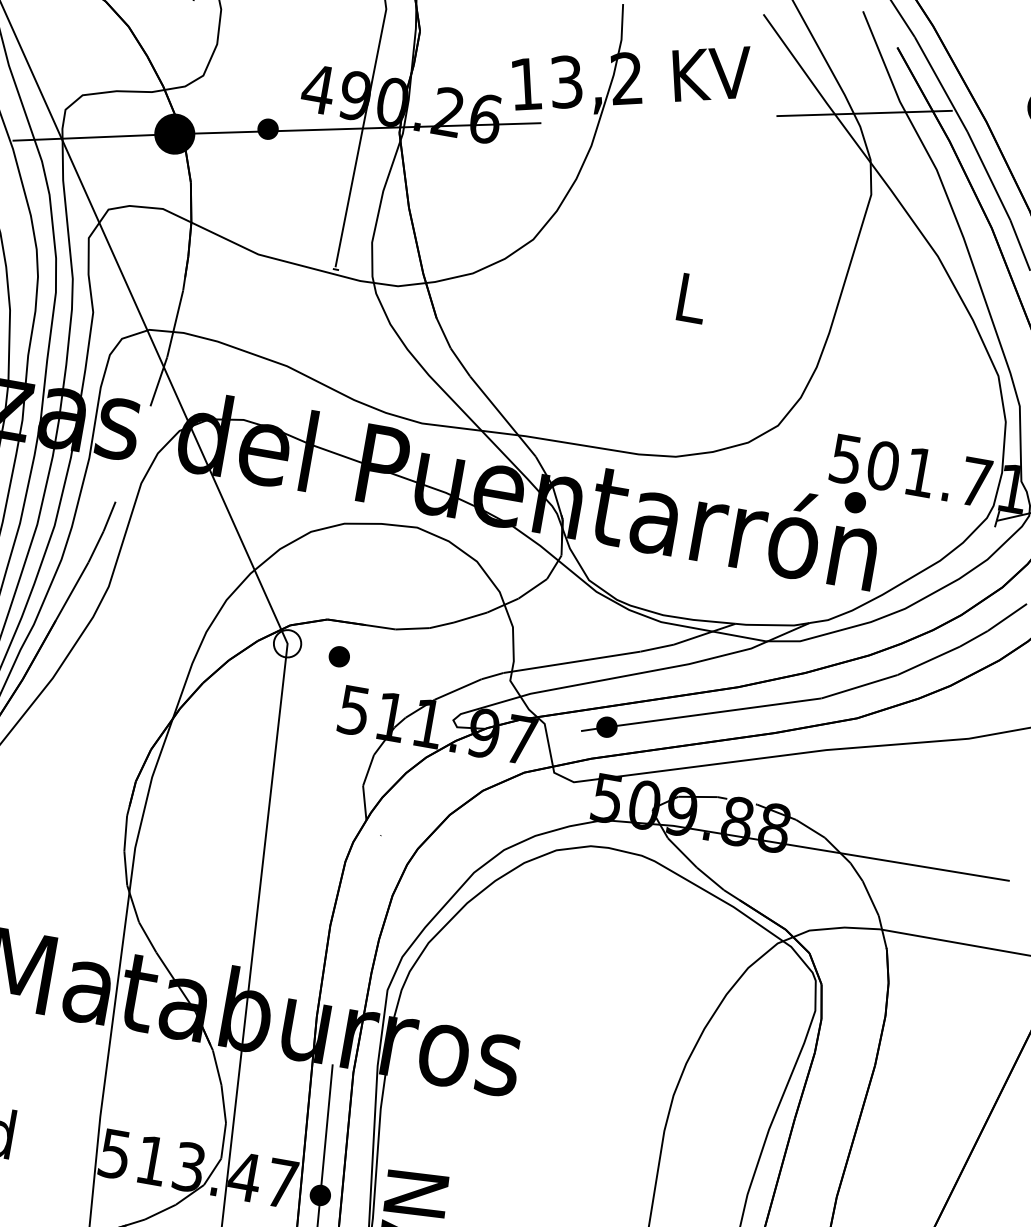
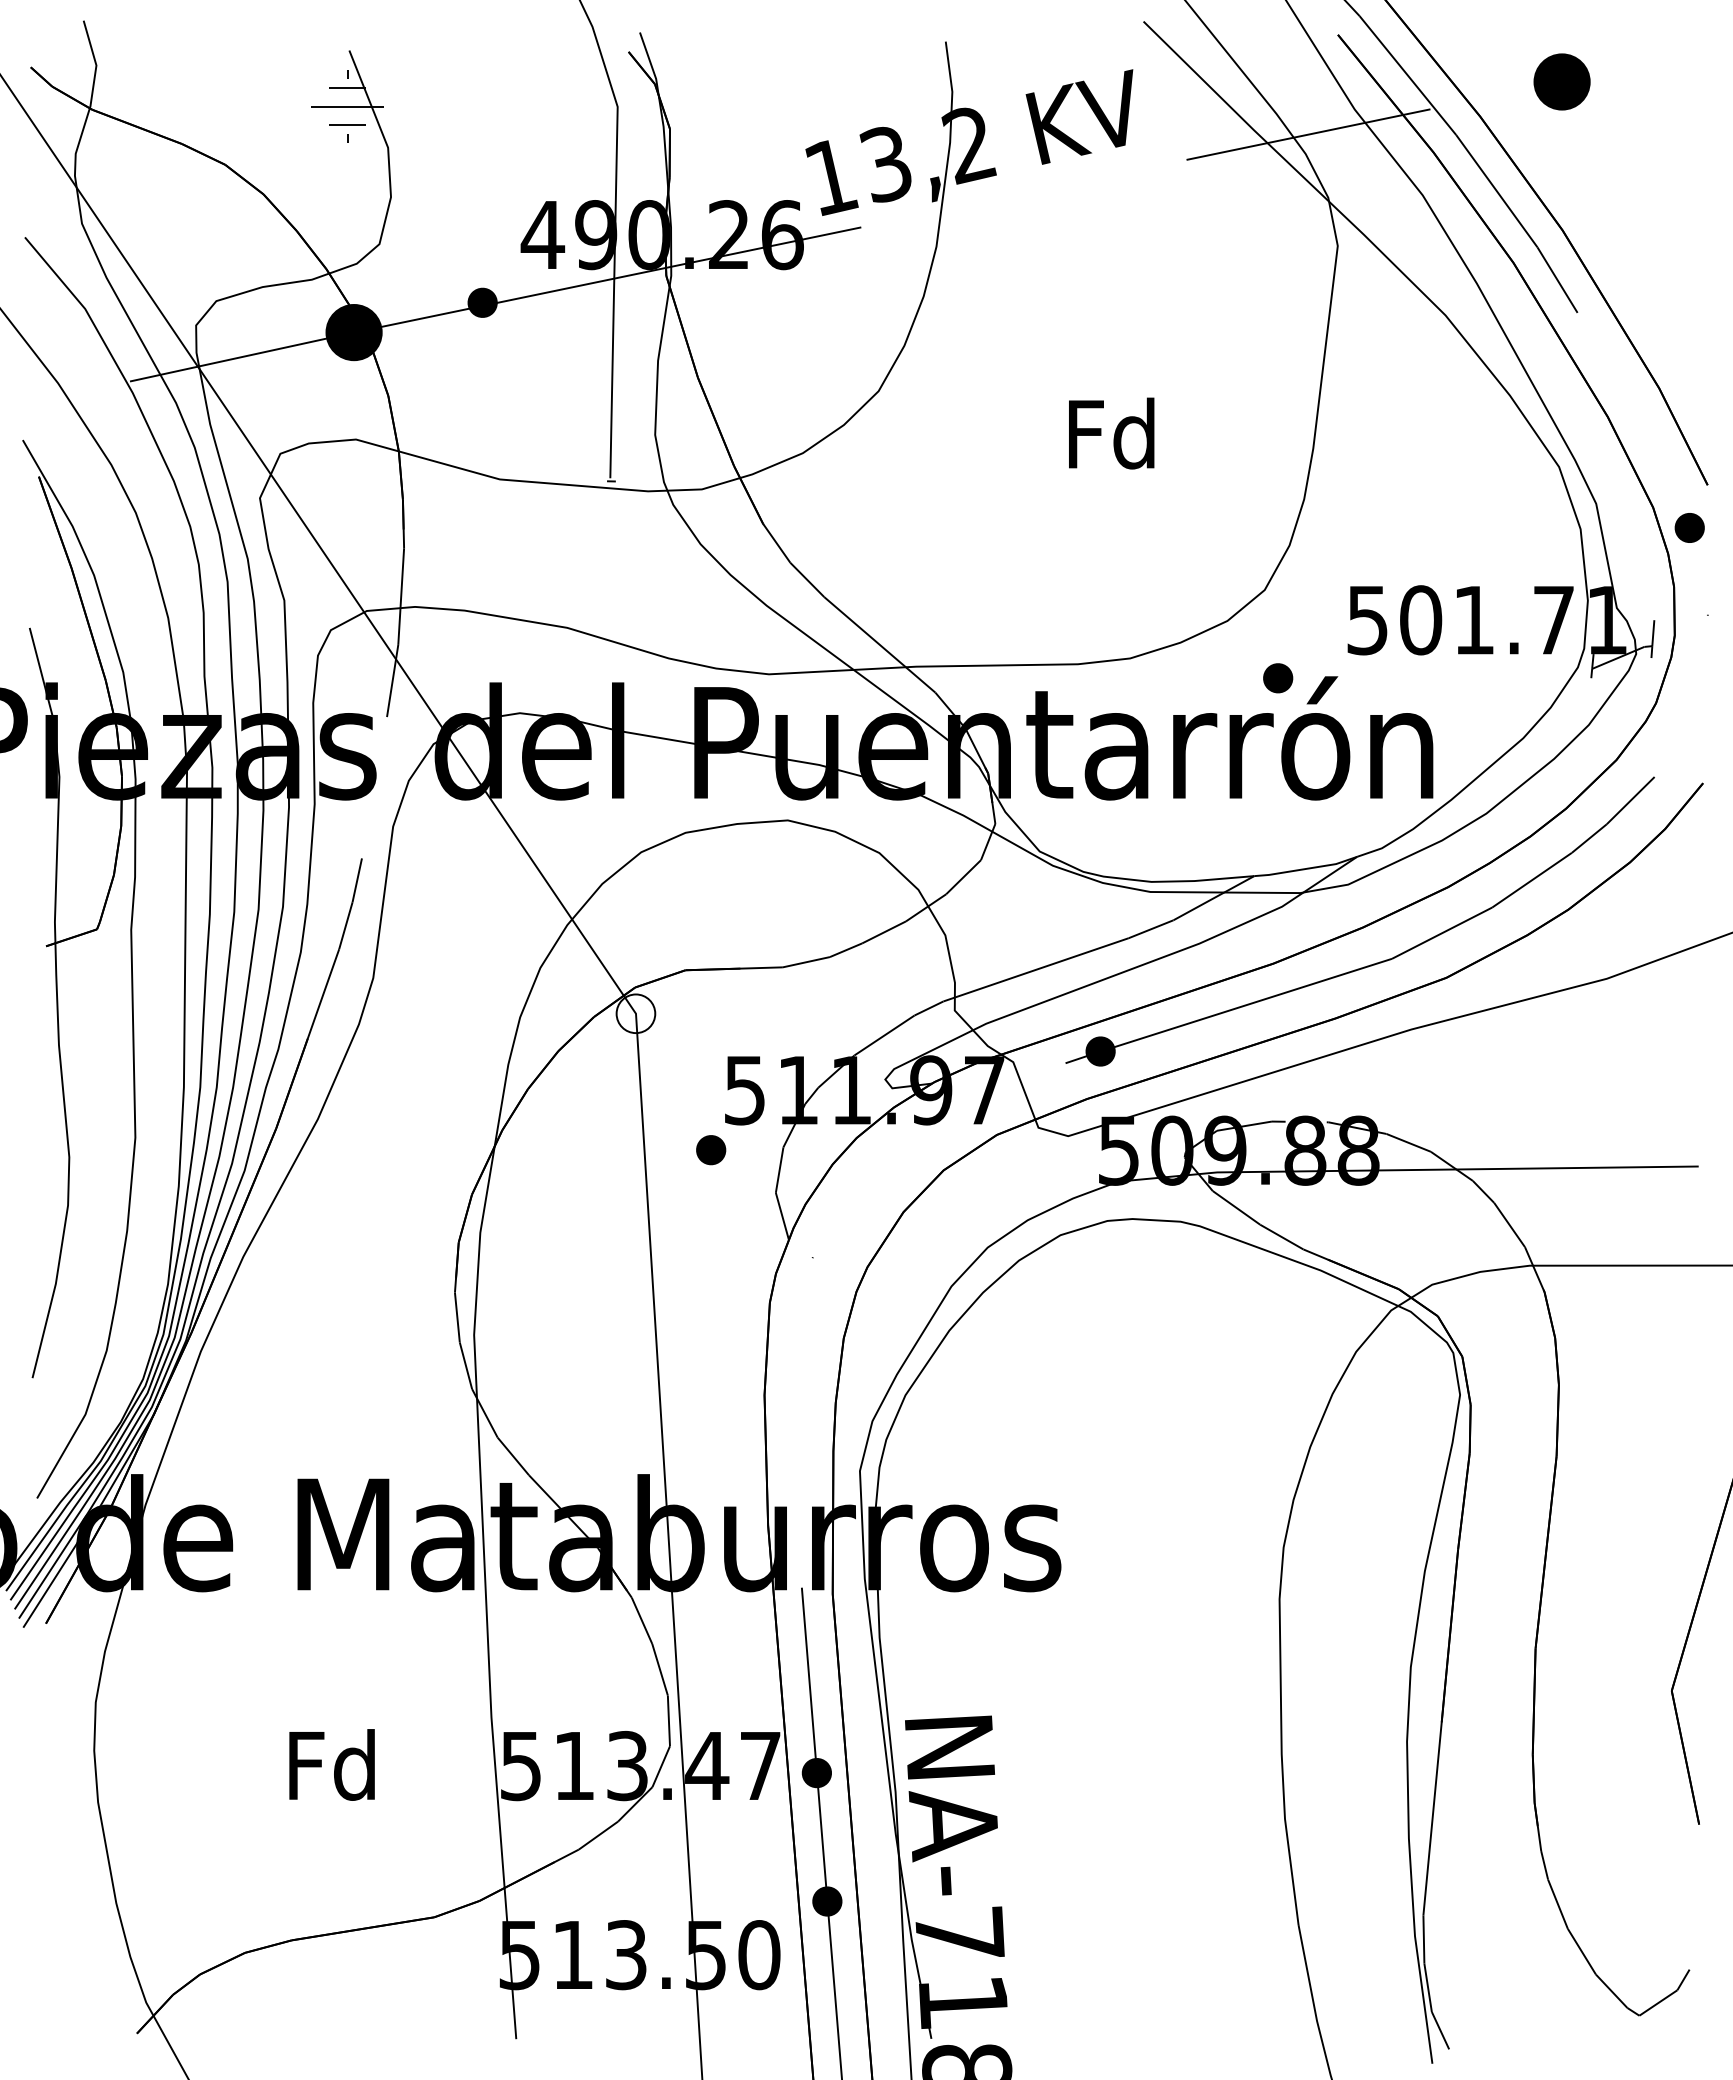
text: (690, 297) -> (1111, 433), L -> Fd
part: (855, 502) -> (1278, 678), moved
part: (339, 657) -> (711, 1150), moved

